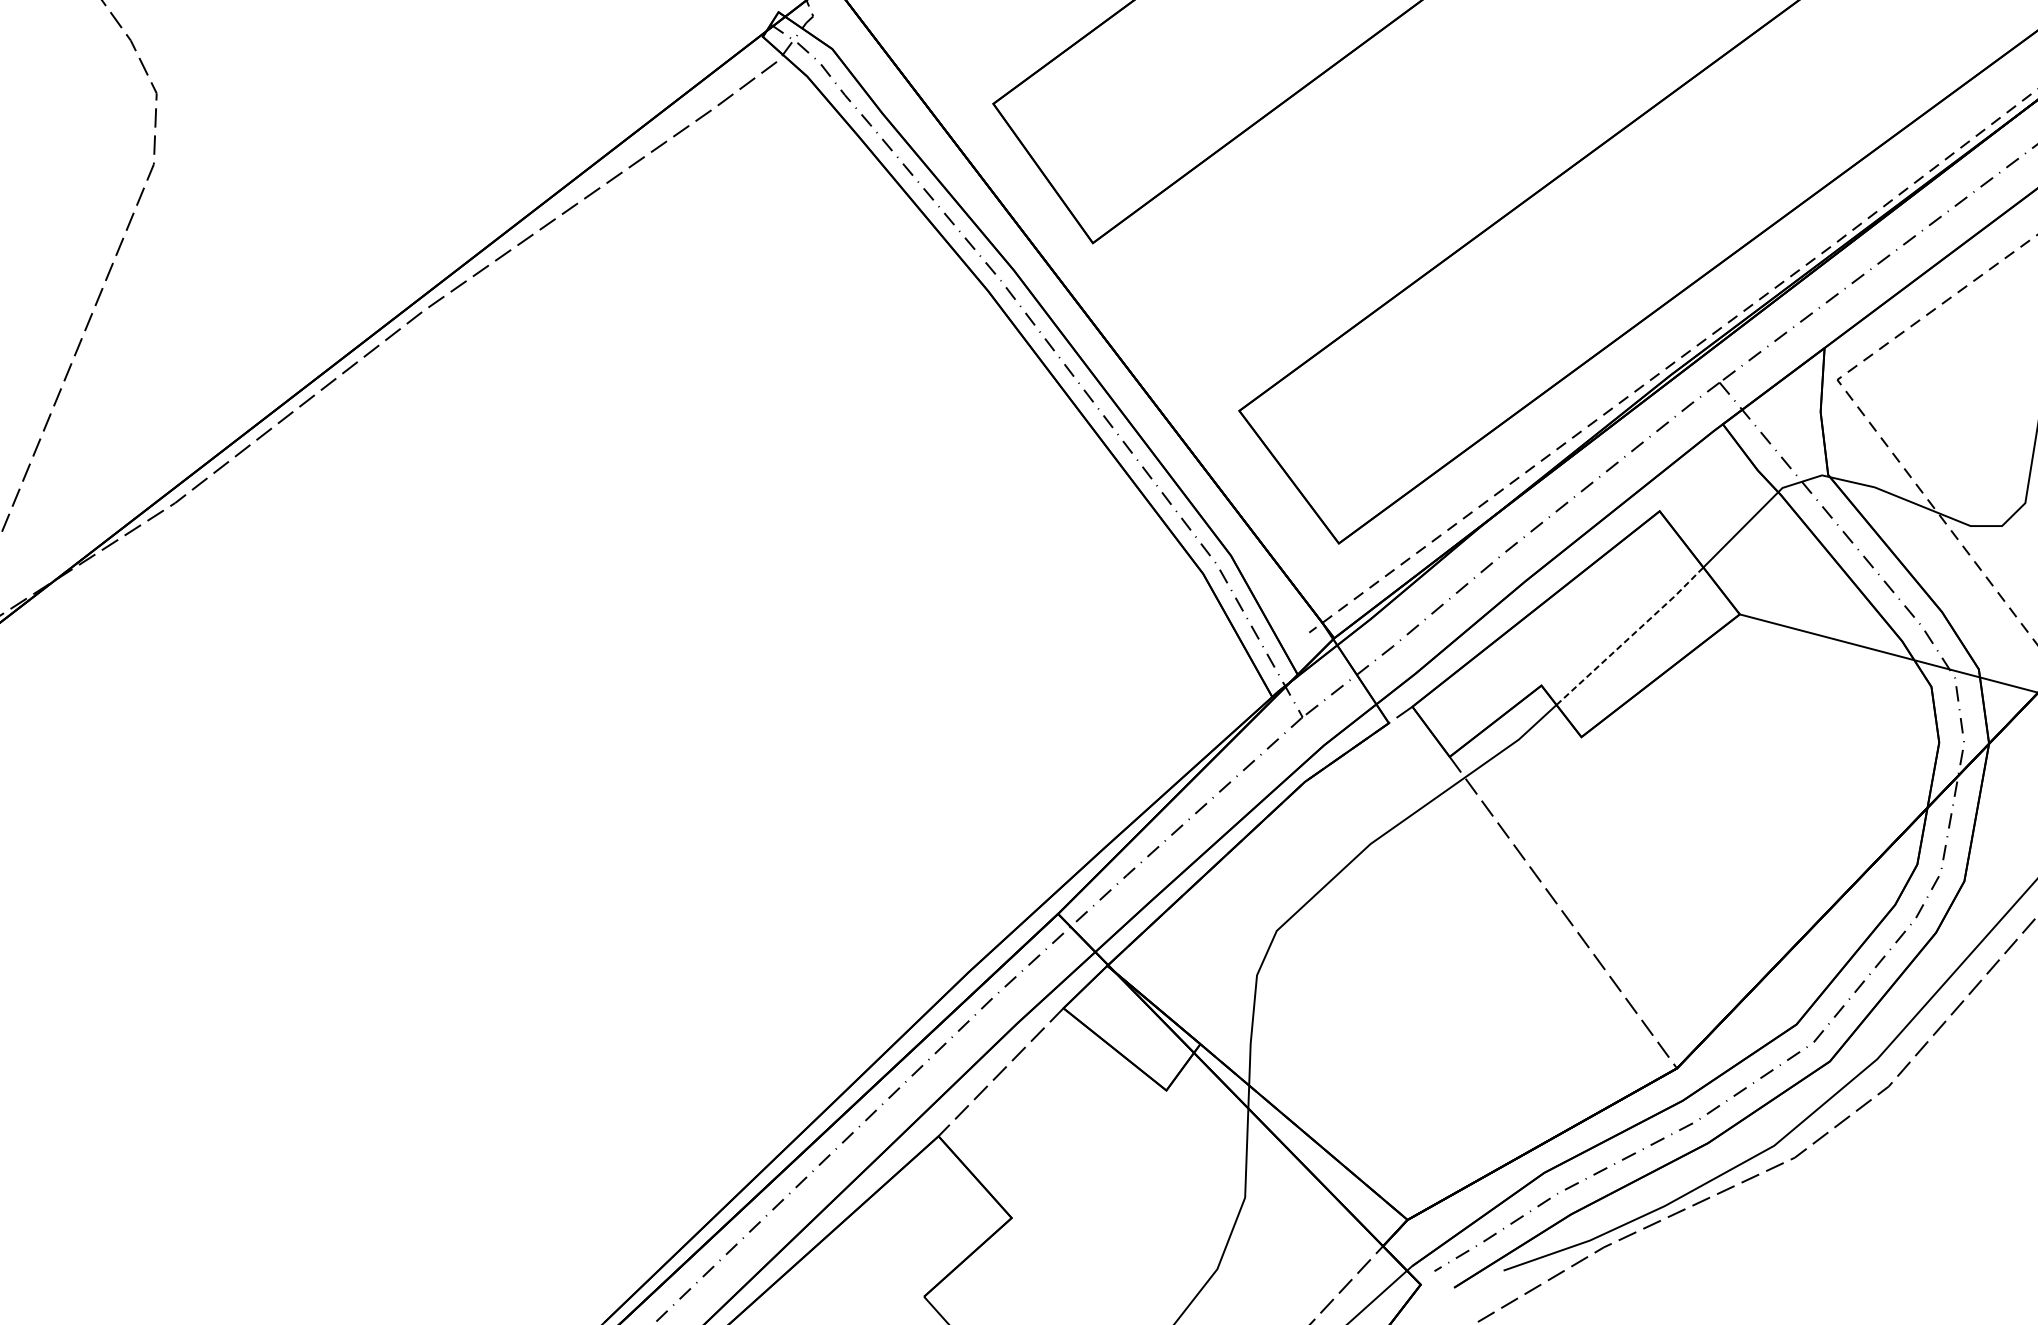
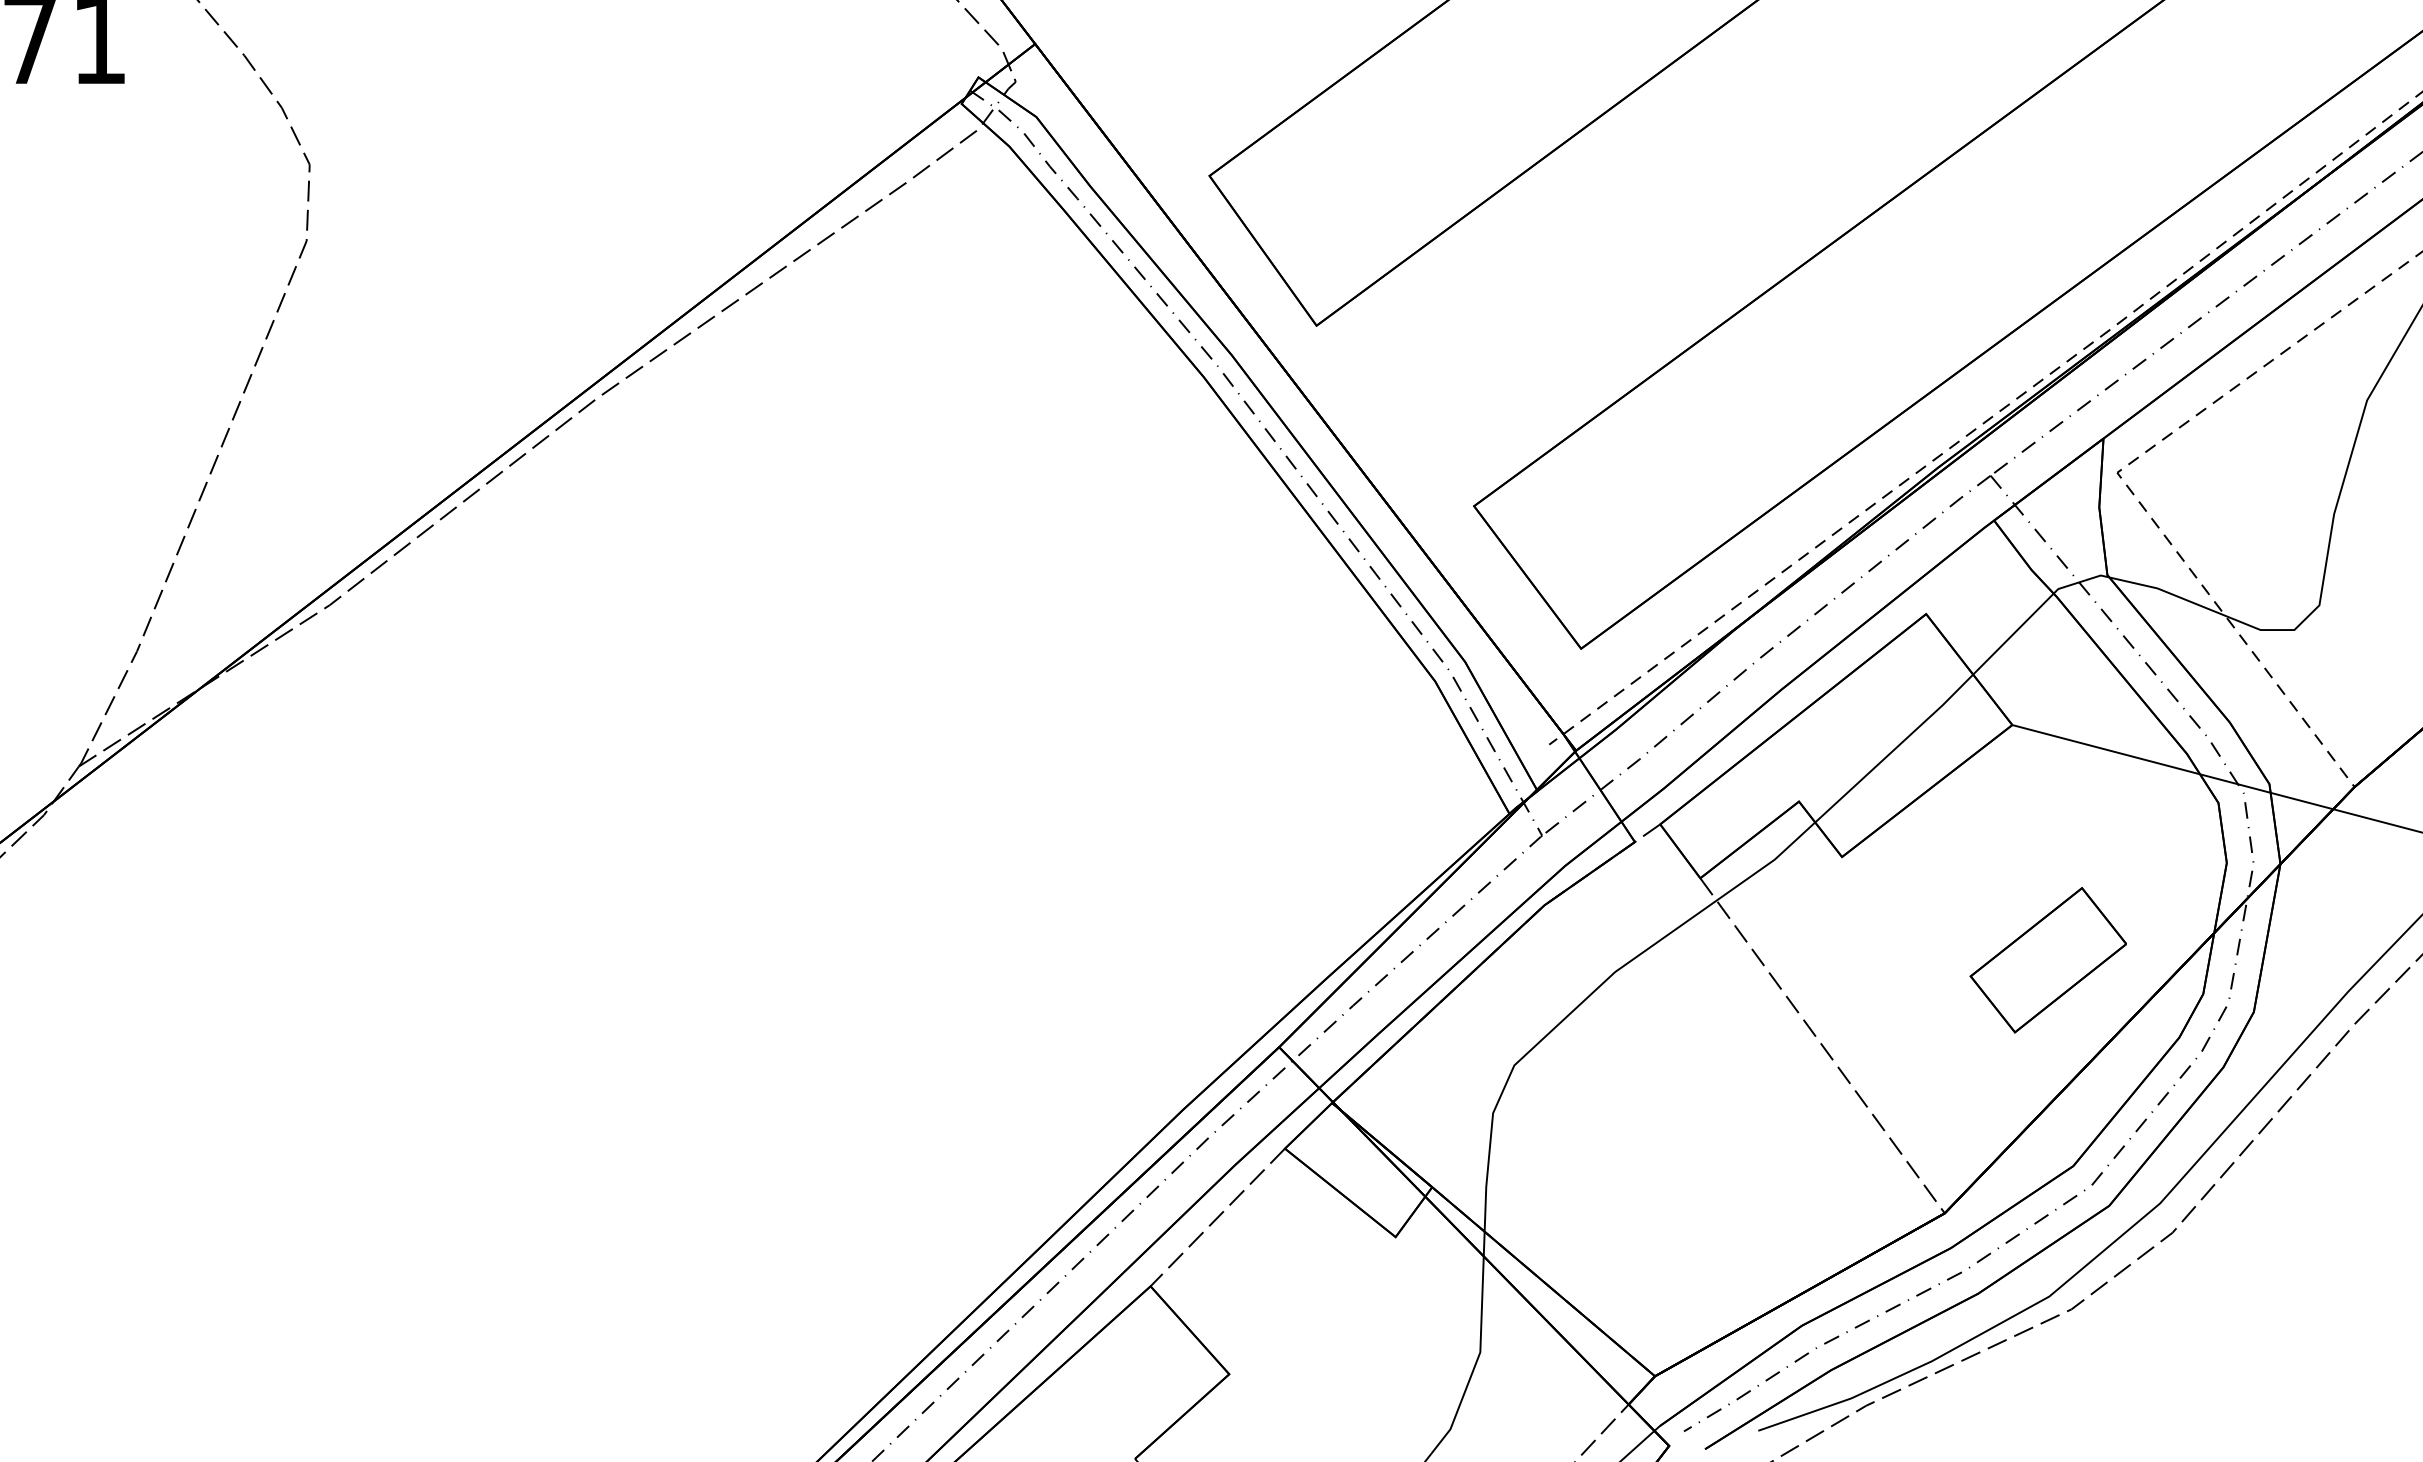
line: (1631, 636) -> (1895, 748), dashed -> solid
part: (1772, 833) -> (2047, 960), added

